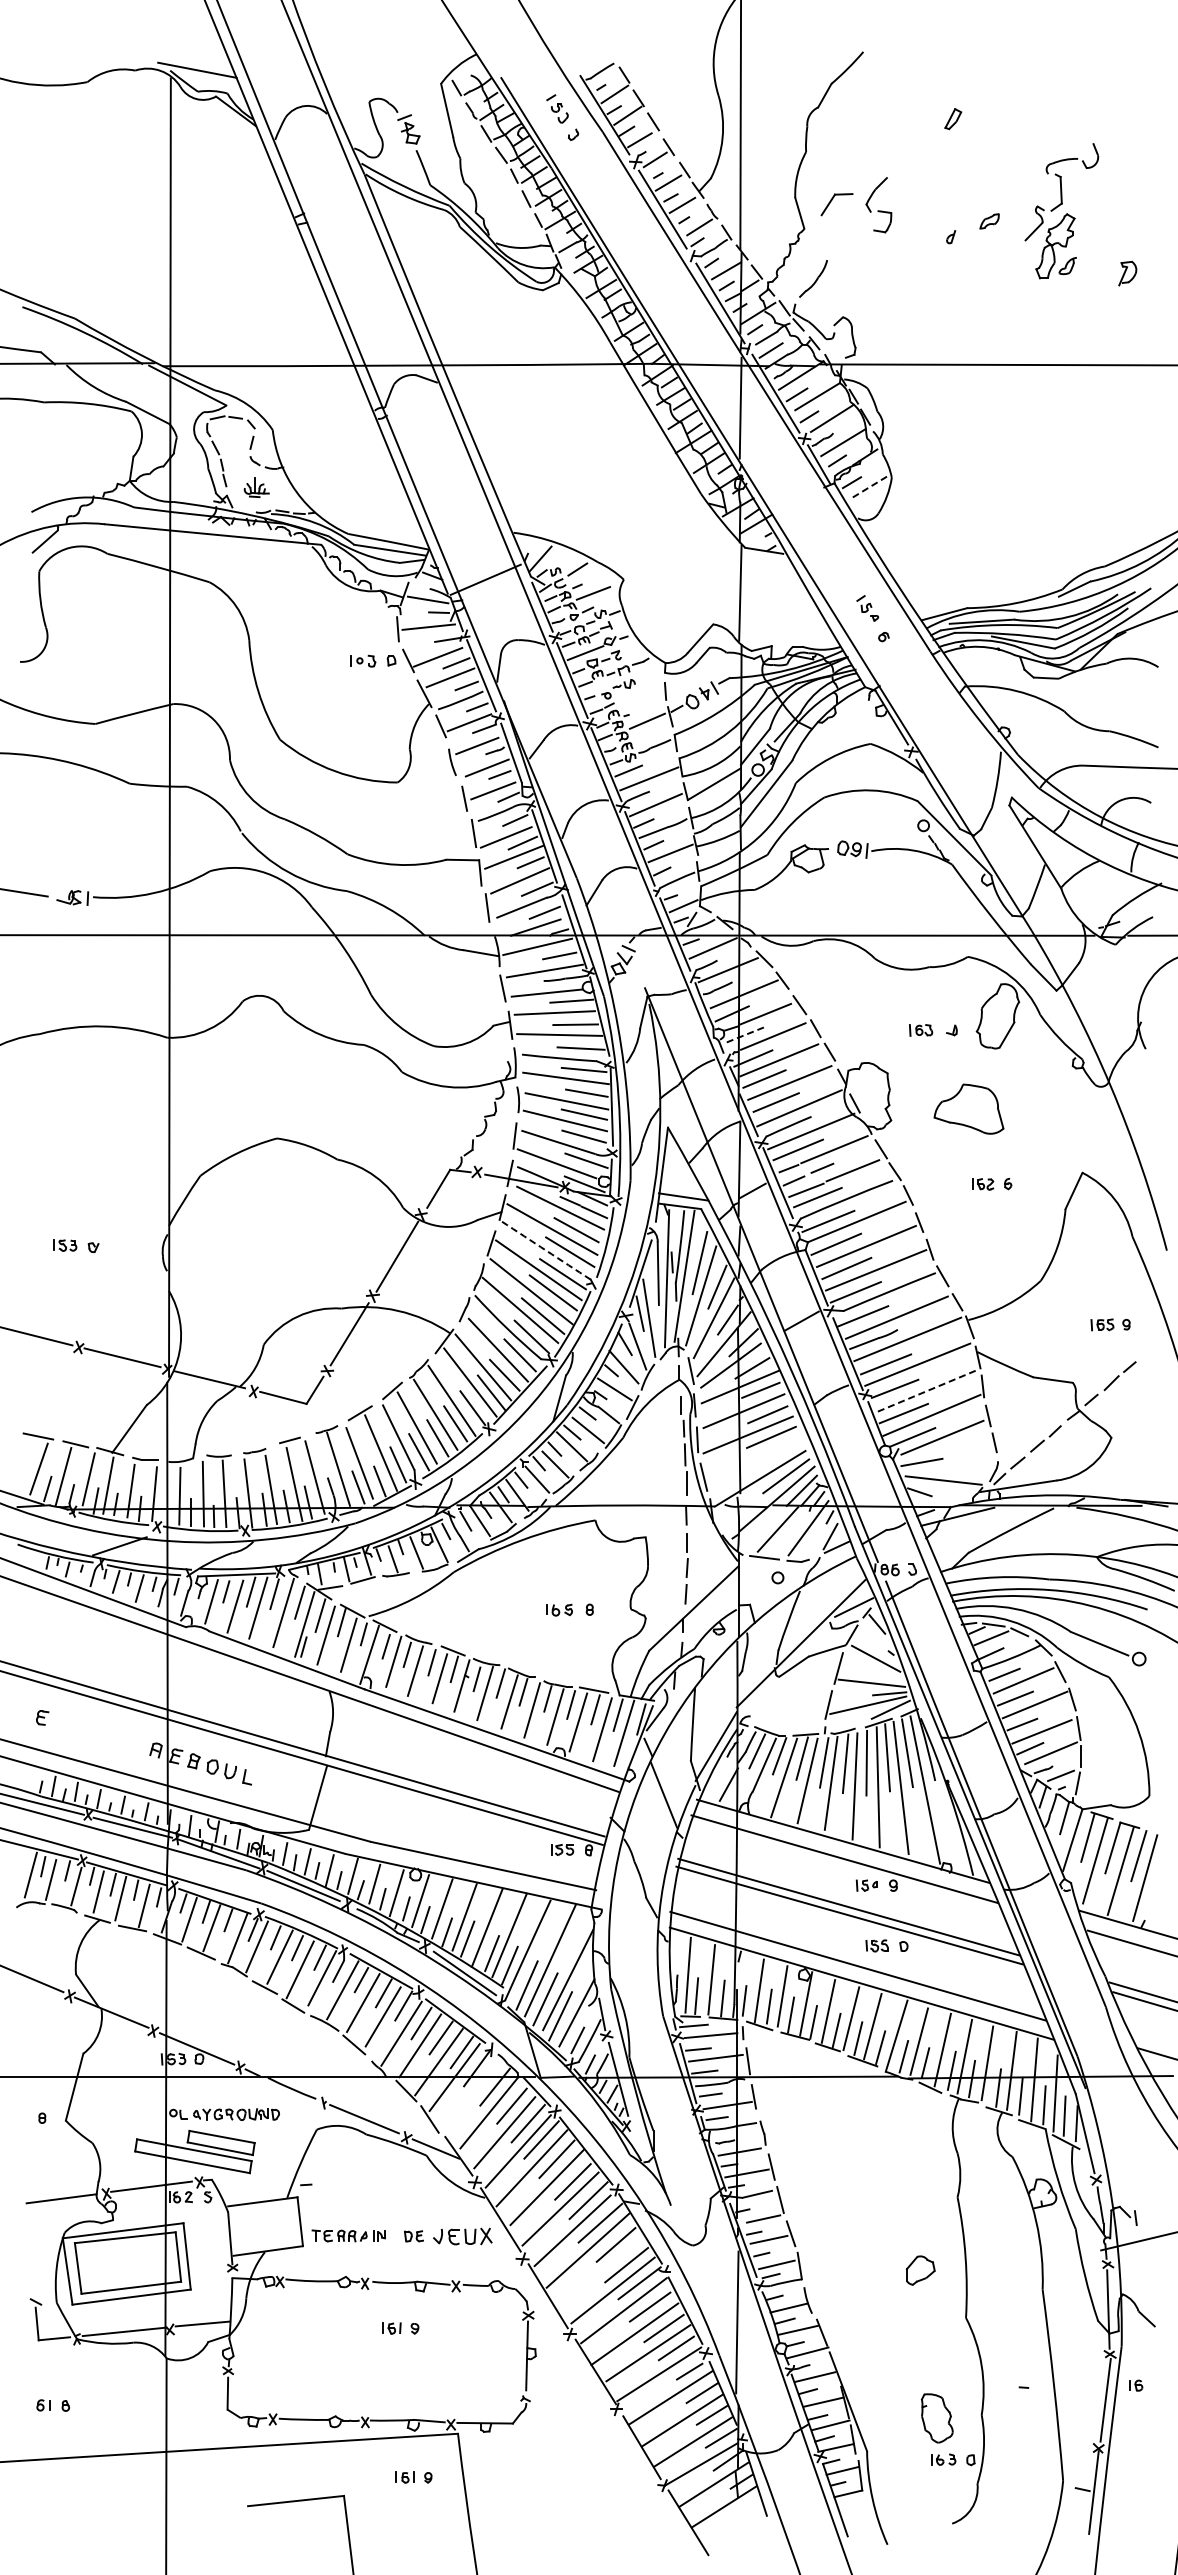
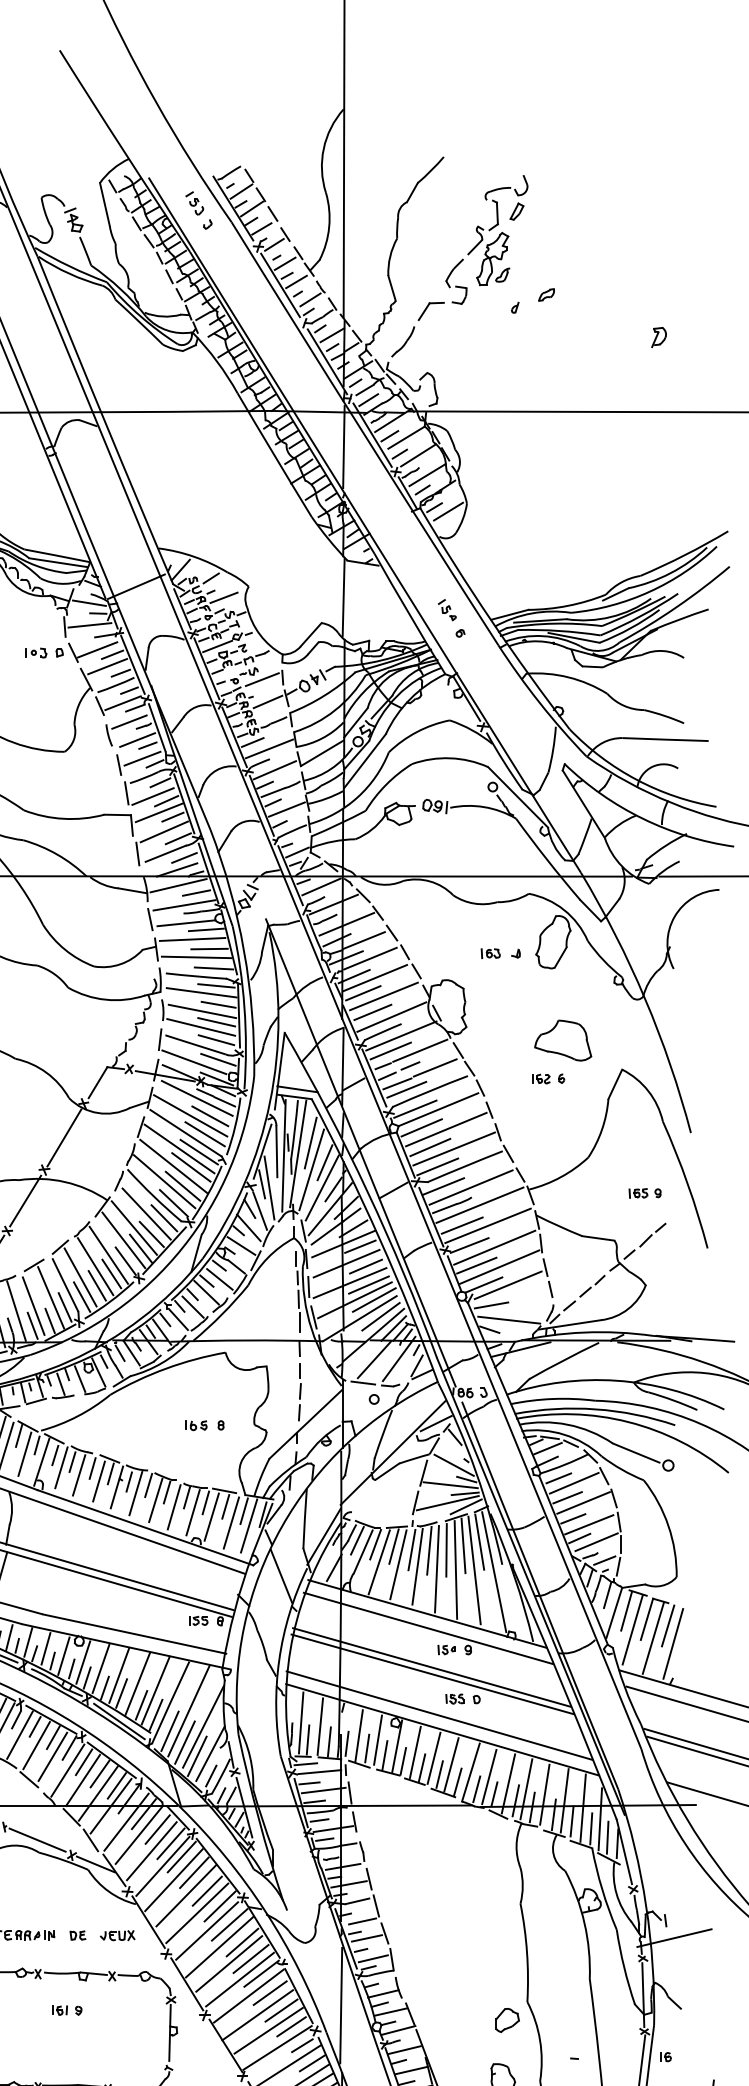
part: (836, 204) -> (430, 311), moved
part: (1061, 211) -> (497, 230), moved
line: (869, 487) -> (448, 511), dashed -> solid
line: (640, 693) -> (262, 679), added
line: (743, 1035) -> (346, 957), dashed -> solid
part: (968, 1108) -> (562, 1040), moved
arc: (546, 1250) -> (185, 1132), dashed -> solid
line: (925, 1391) -> (494, 1247), dashed -> solid
line: (777, 1455) -> (373, 1299), added
line: (754, 1456) -> (355, 1300), added
line: (891, 1676) -> (466, 1479), added
line: (473, 2097) -> (126, 1822), added
part: (462, 2236) -> (117, 1935), size x0.71
part: (920, 2270) -> (507, 2020), moved
line: (599, 2271) -> (228, 1964), added

